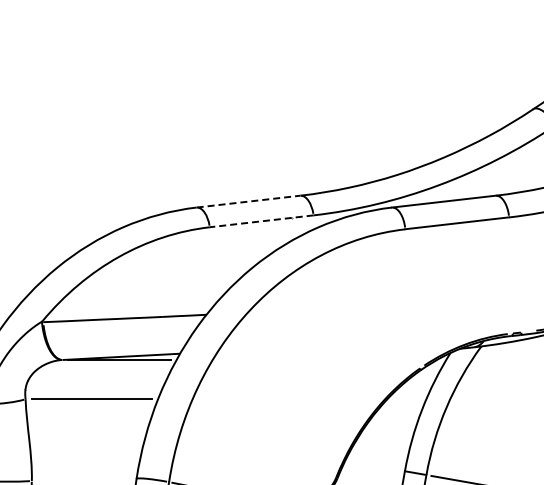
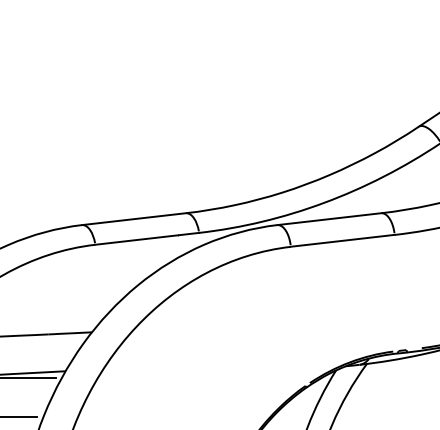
line: (249, 201) -> (135, 219), dashed -> solid
line: (261, 221) -> (147, 239), dashed -> solid

